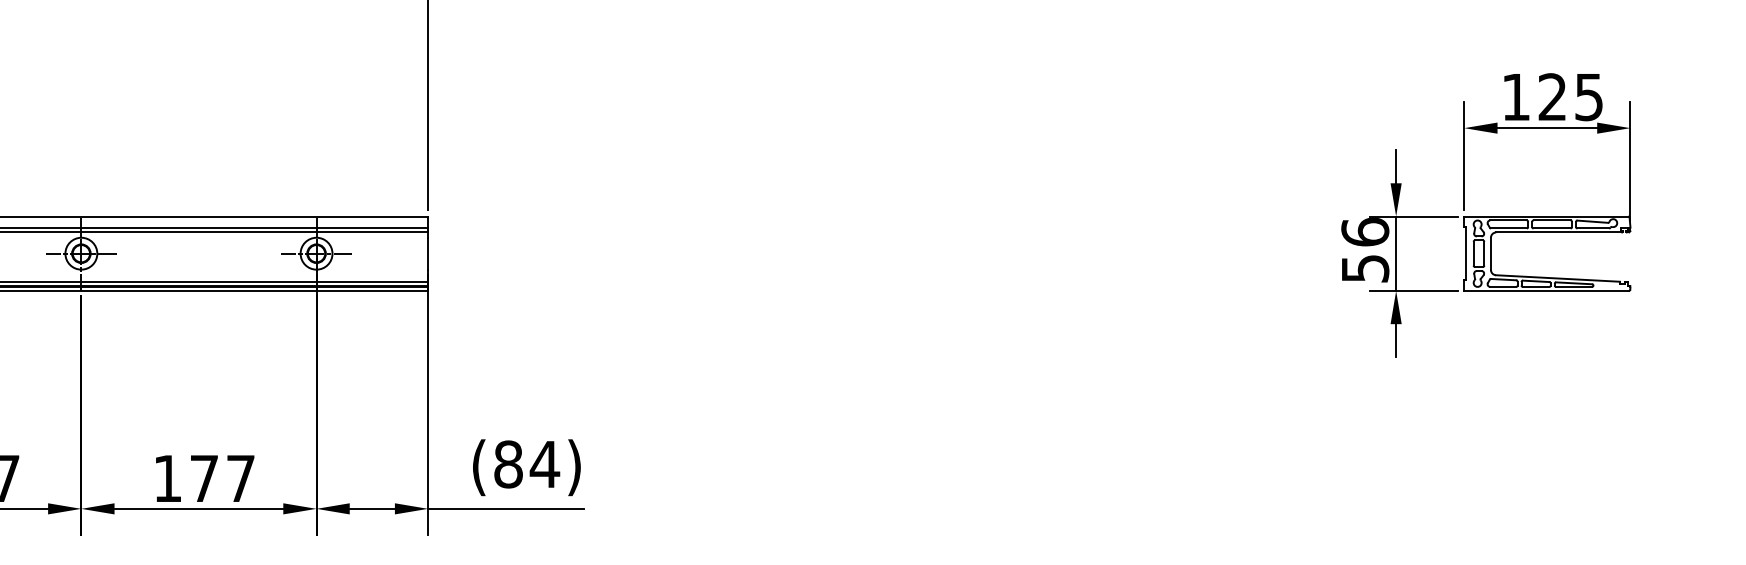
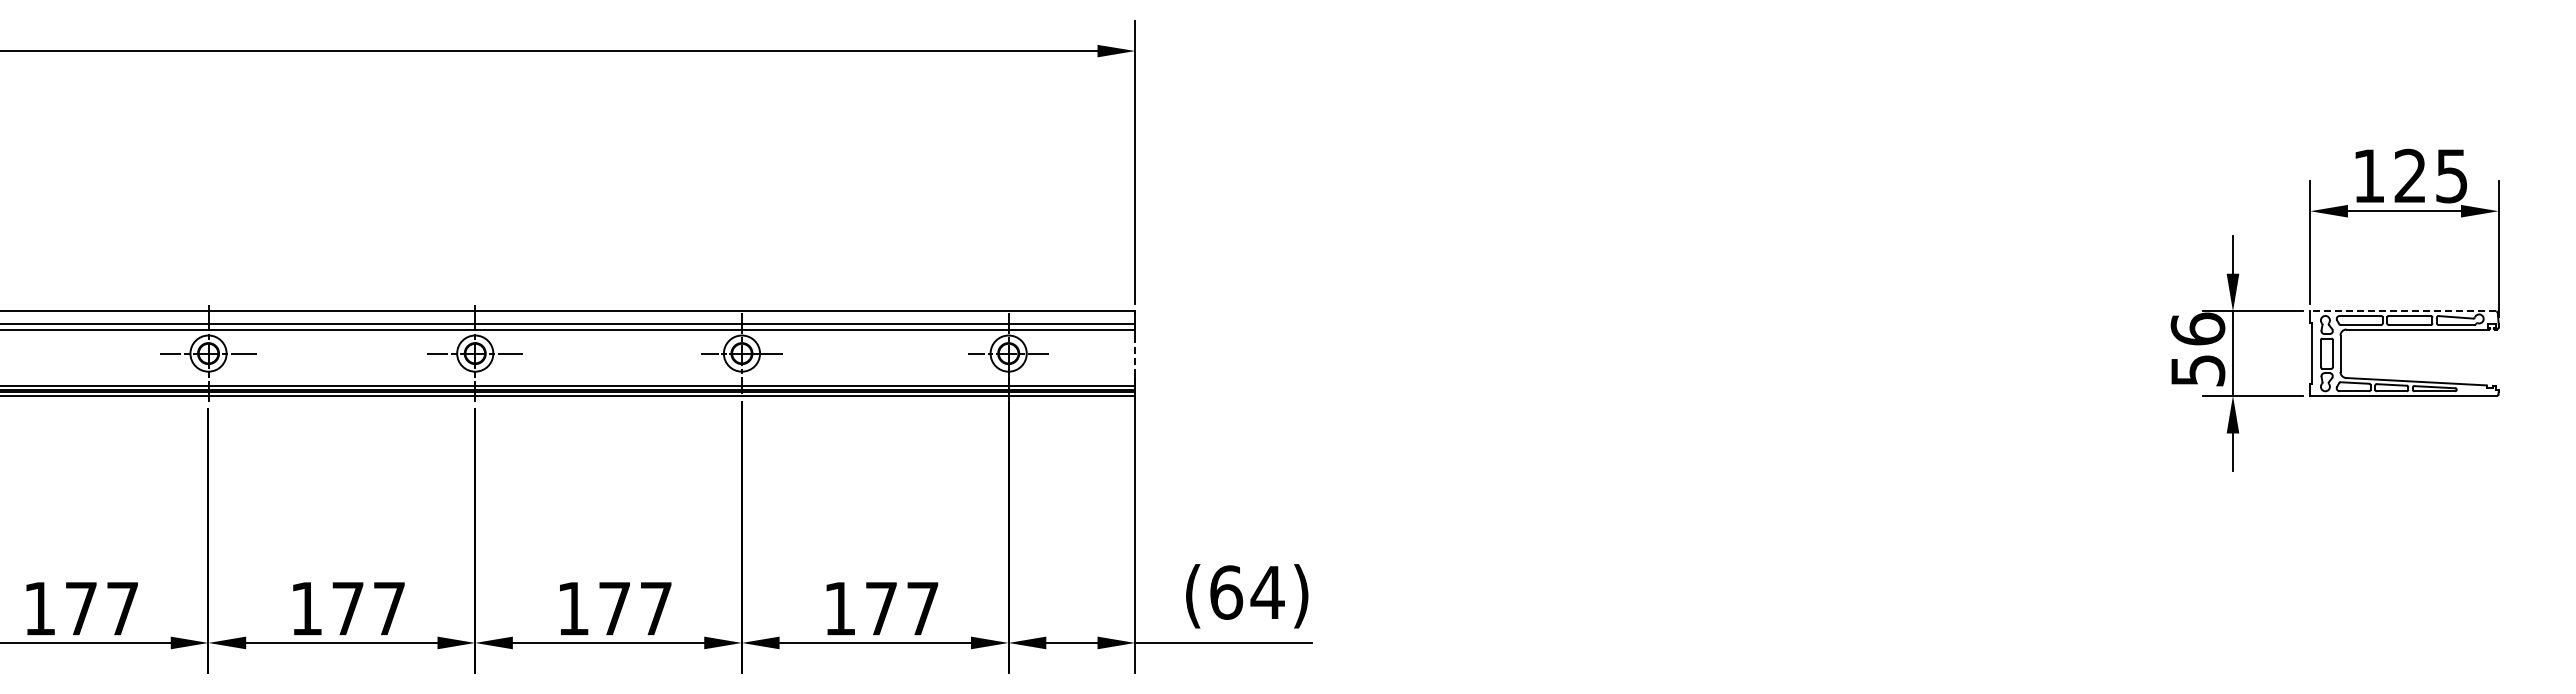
line: (1546, 216) -> (2403, 311), solid -> dashed
line: (428, 254) -> (1135, 354), solid -> dashed
text: (508, 464) -> (1226, 592), (84) -> (64)

